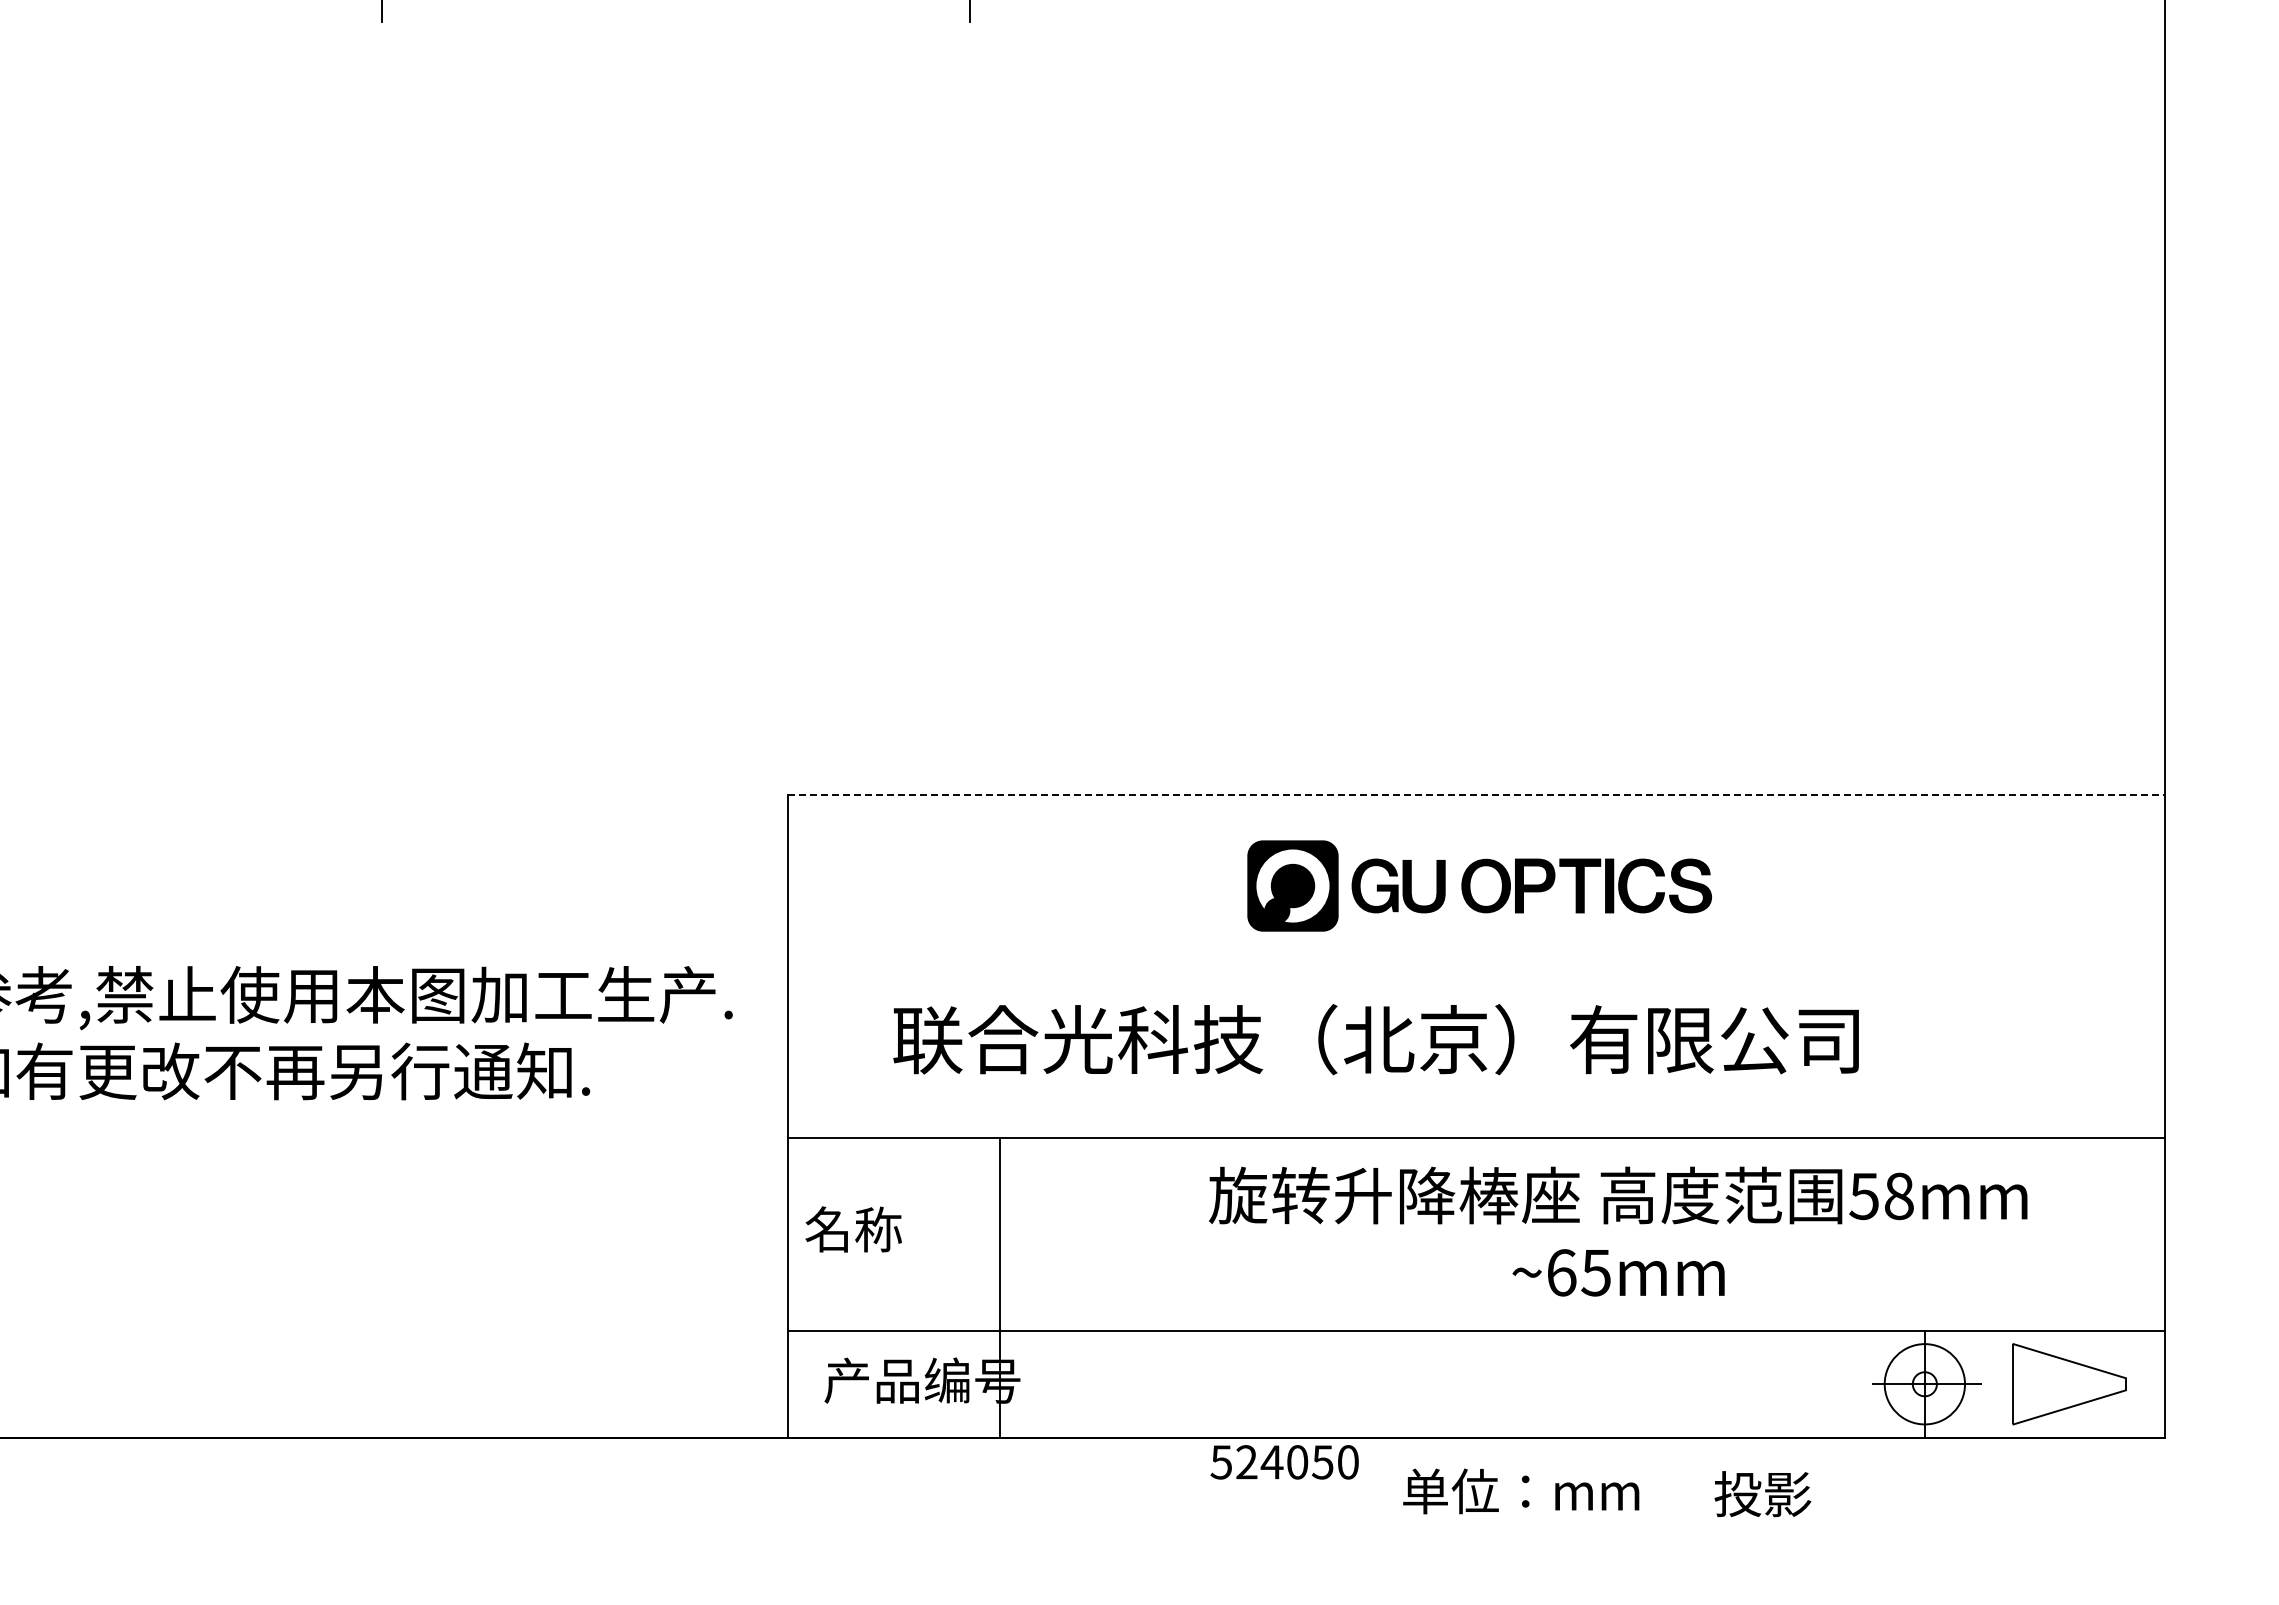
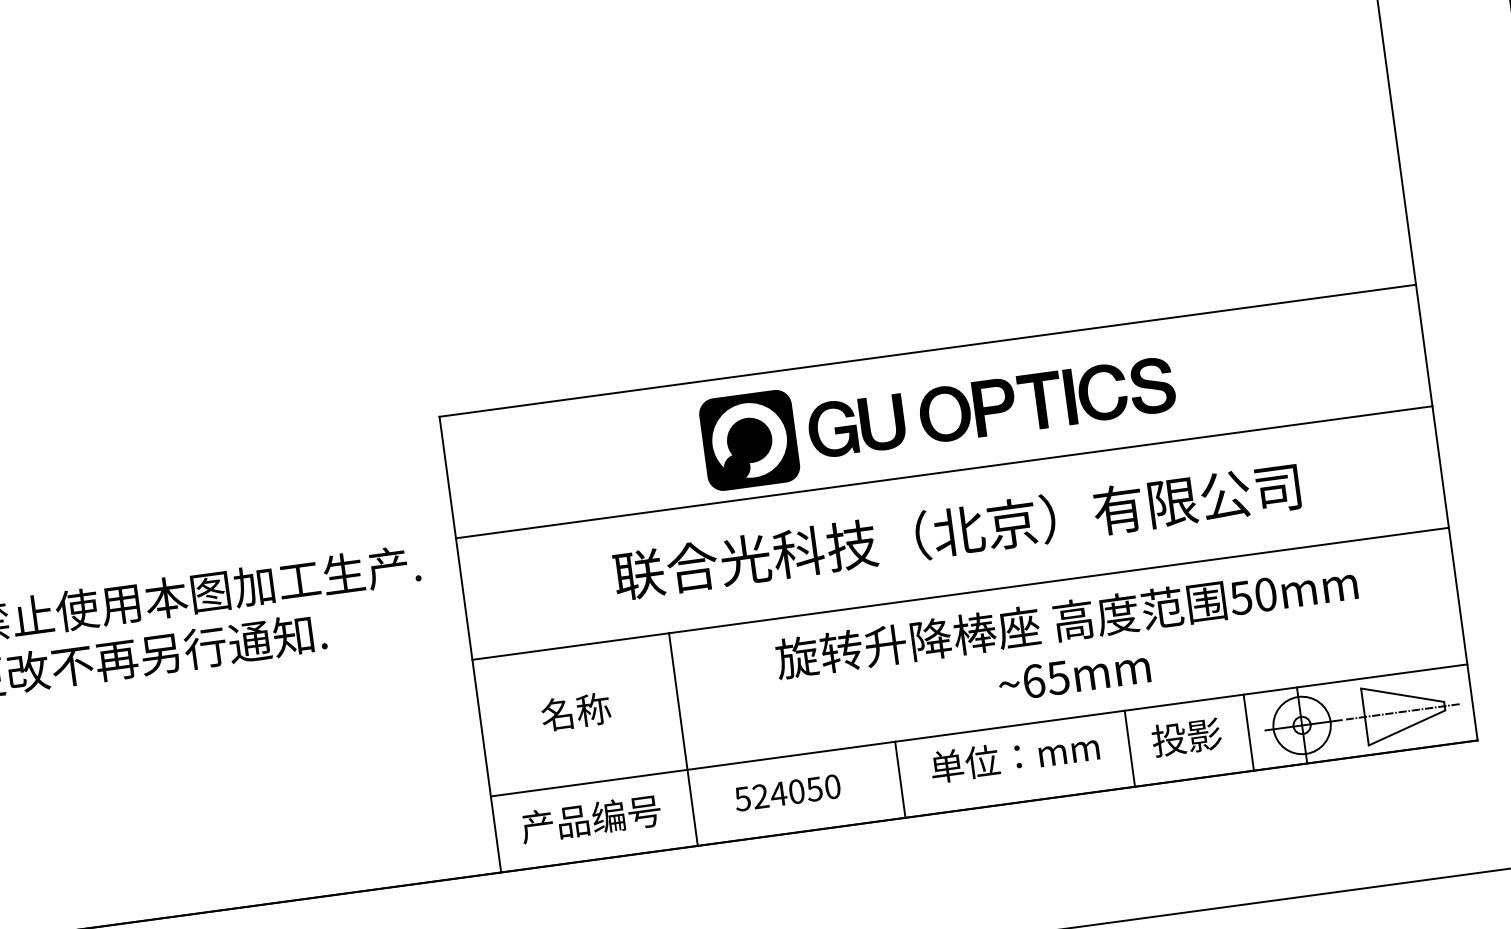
line: (1476, 795) -> (927, 350), dashed -> solid
part: (1479, 885) -> (938, 414), size x1.43
line: (1476, 966) -> (944, 472), added
text: (1375, 1039) -> (956, 531), moved
text: (1899, 1195) -> (1266, 594), 58mm -> 50mm
text: (853, 1229) -> (575, 711), moved
line: (1000, 1287) -> (683, 739), moved
line: (1358, 1383) -> (900, 779), added
line: (1681, 1383) -> (1129, 748), added
line: (1849, 1383) -> (1248, 732), added
line: (2066, 1384) -> (1402, 712), added
text: (1284, 1462) -> (787, 793), moved
text: (1521, 1491) -> (1015, 757), moved
text: (1762, 1494) -> (1186, 737), moved

